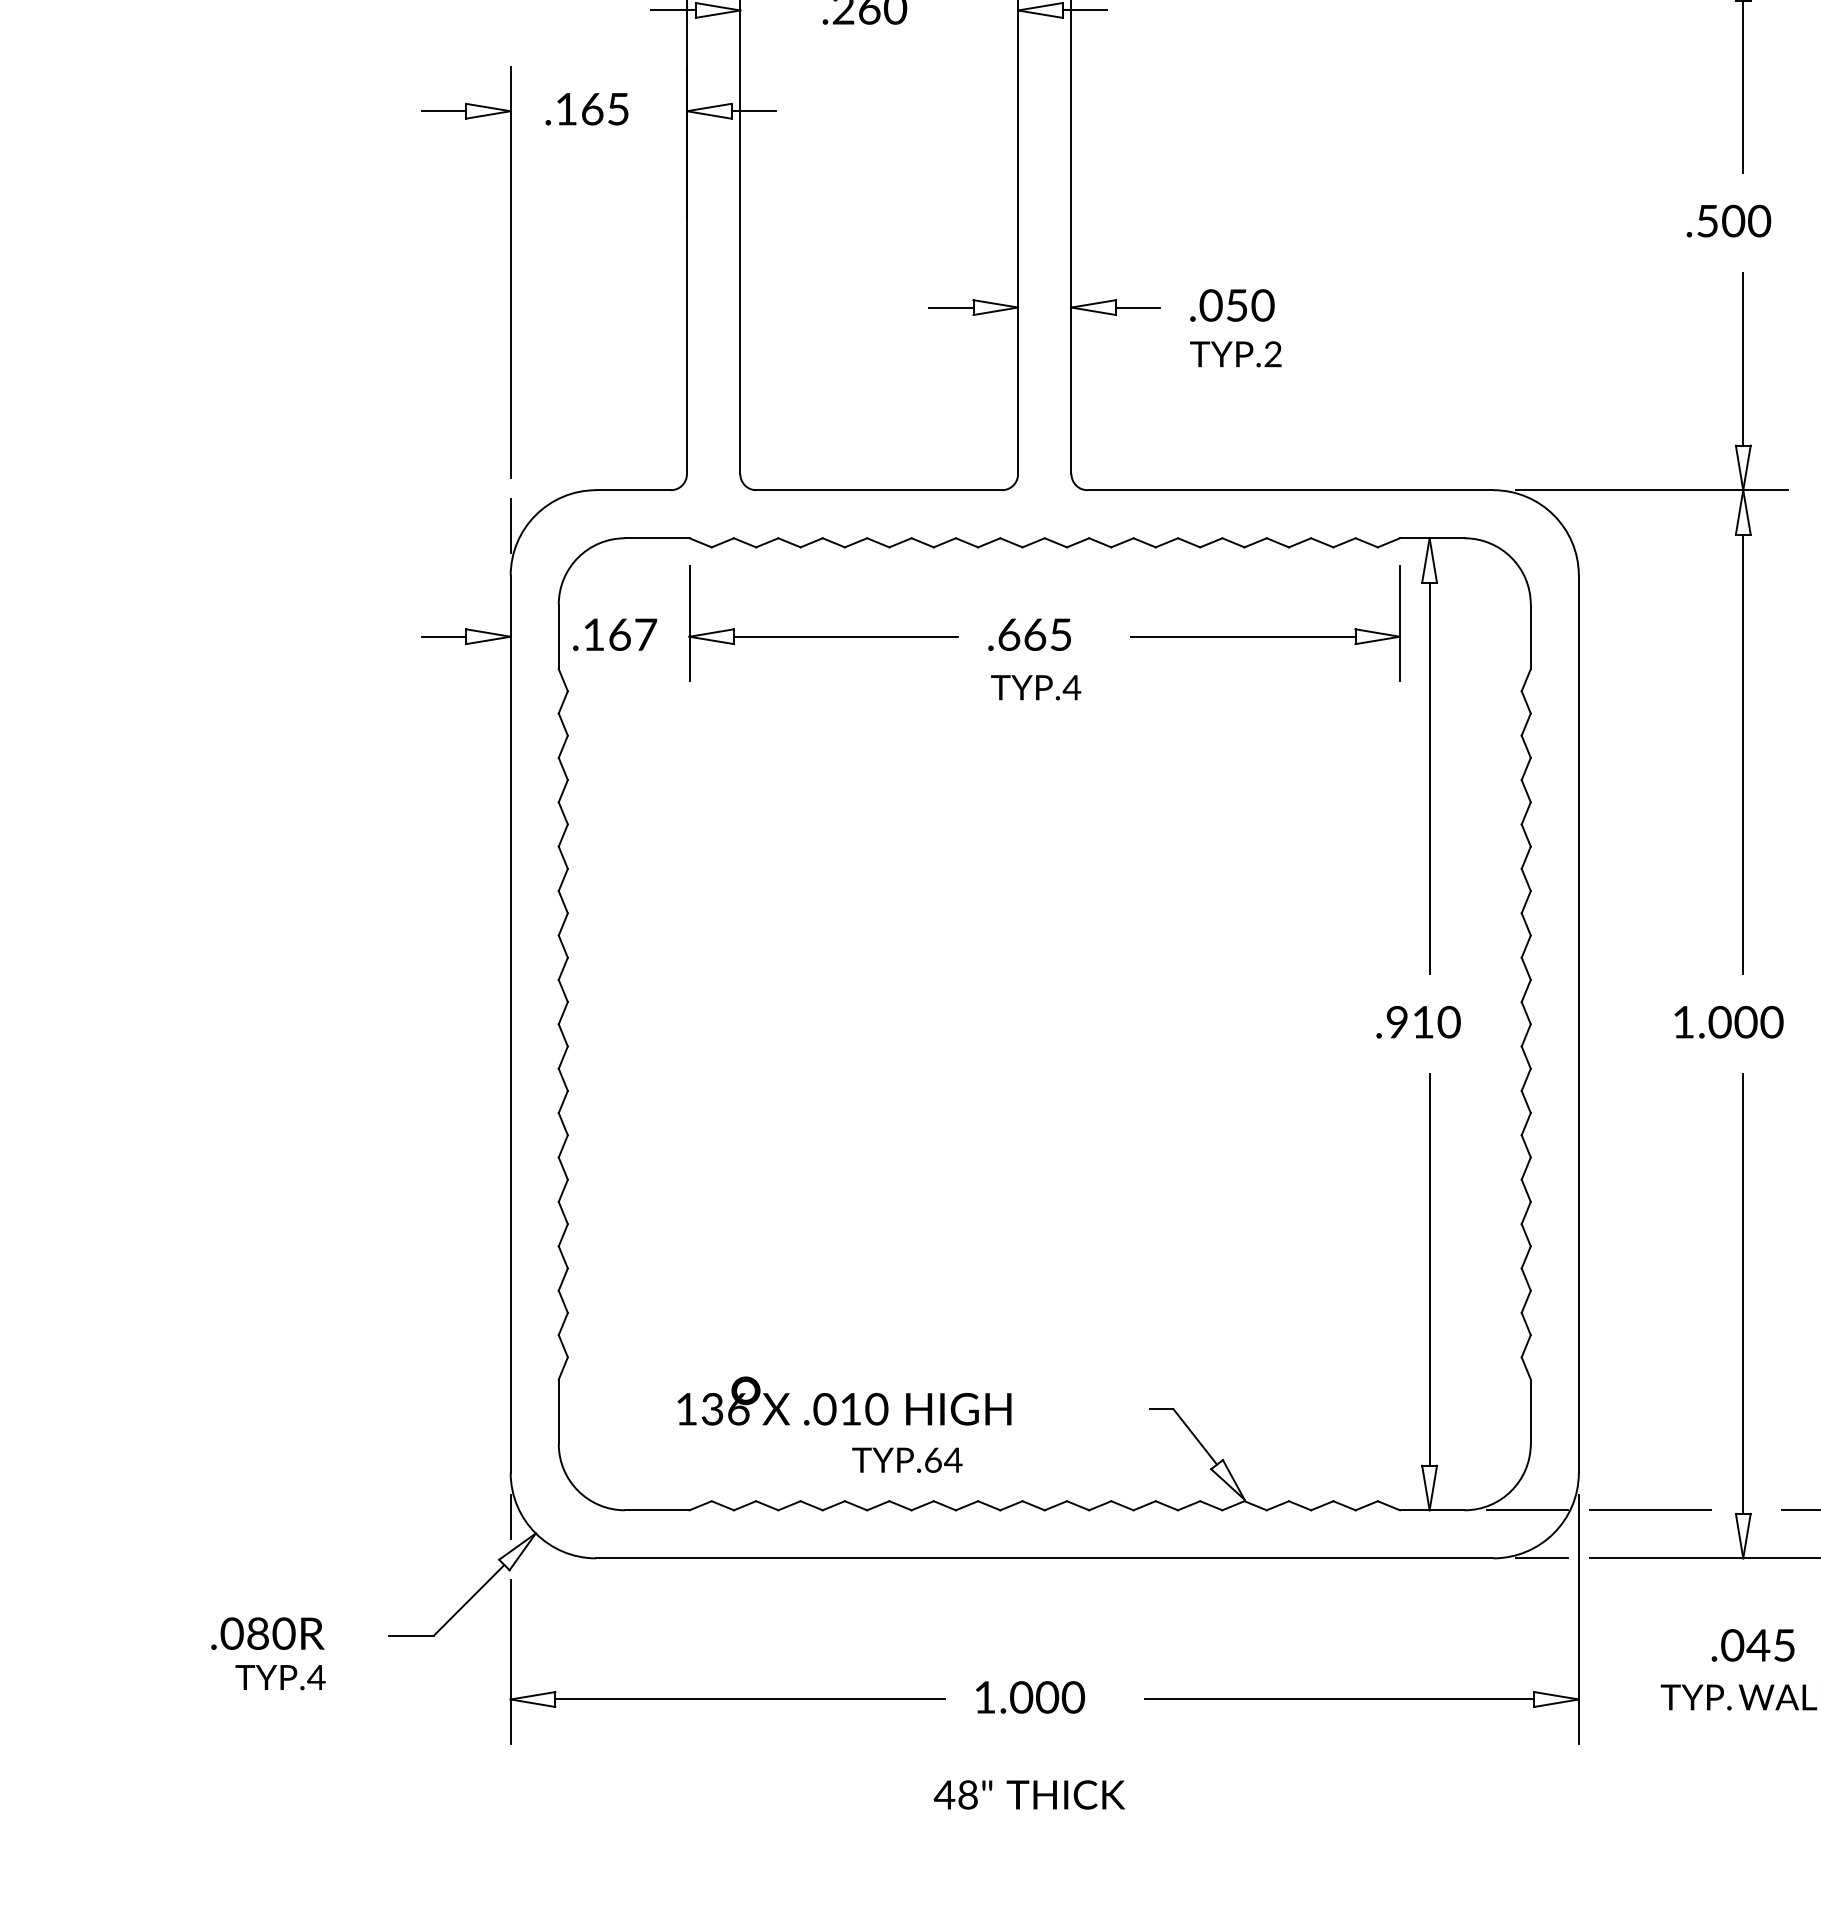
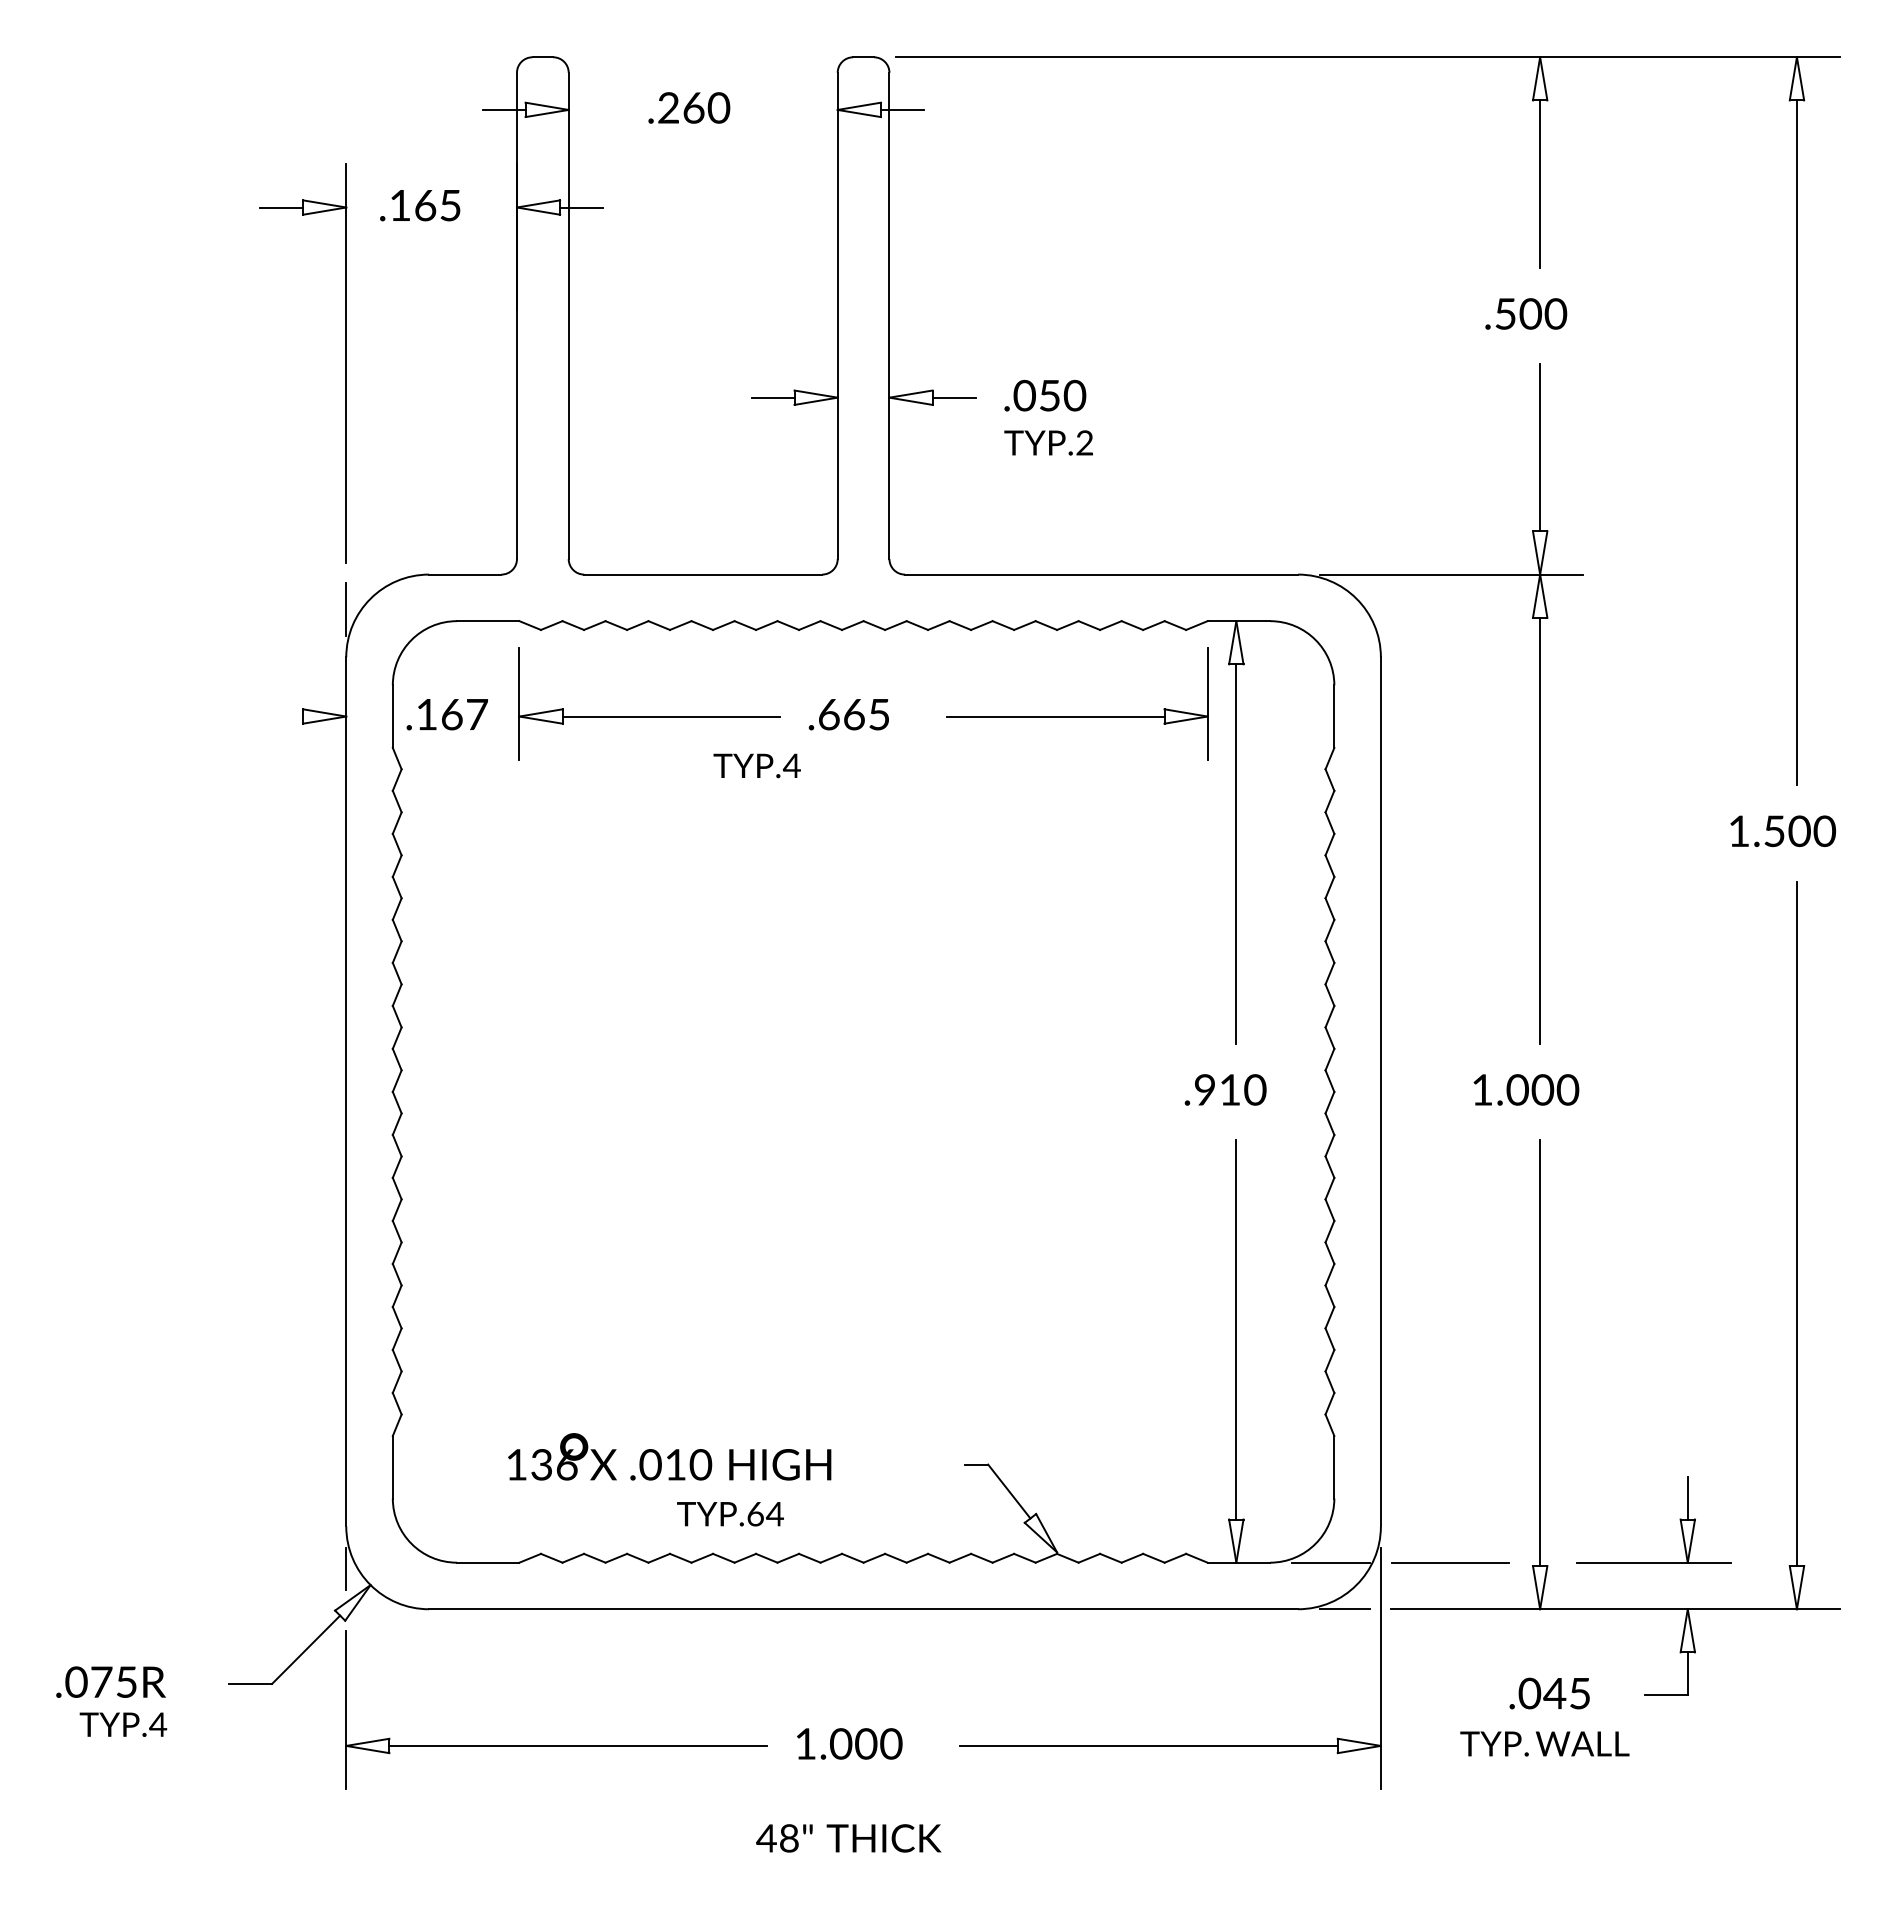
line: (443, 636) -> (281, 716), removed
text: (1035, 687) -> (756, 765), moved
text: (271, 1632) -> (114, 1681), .080R -> .075R

